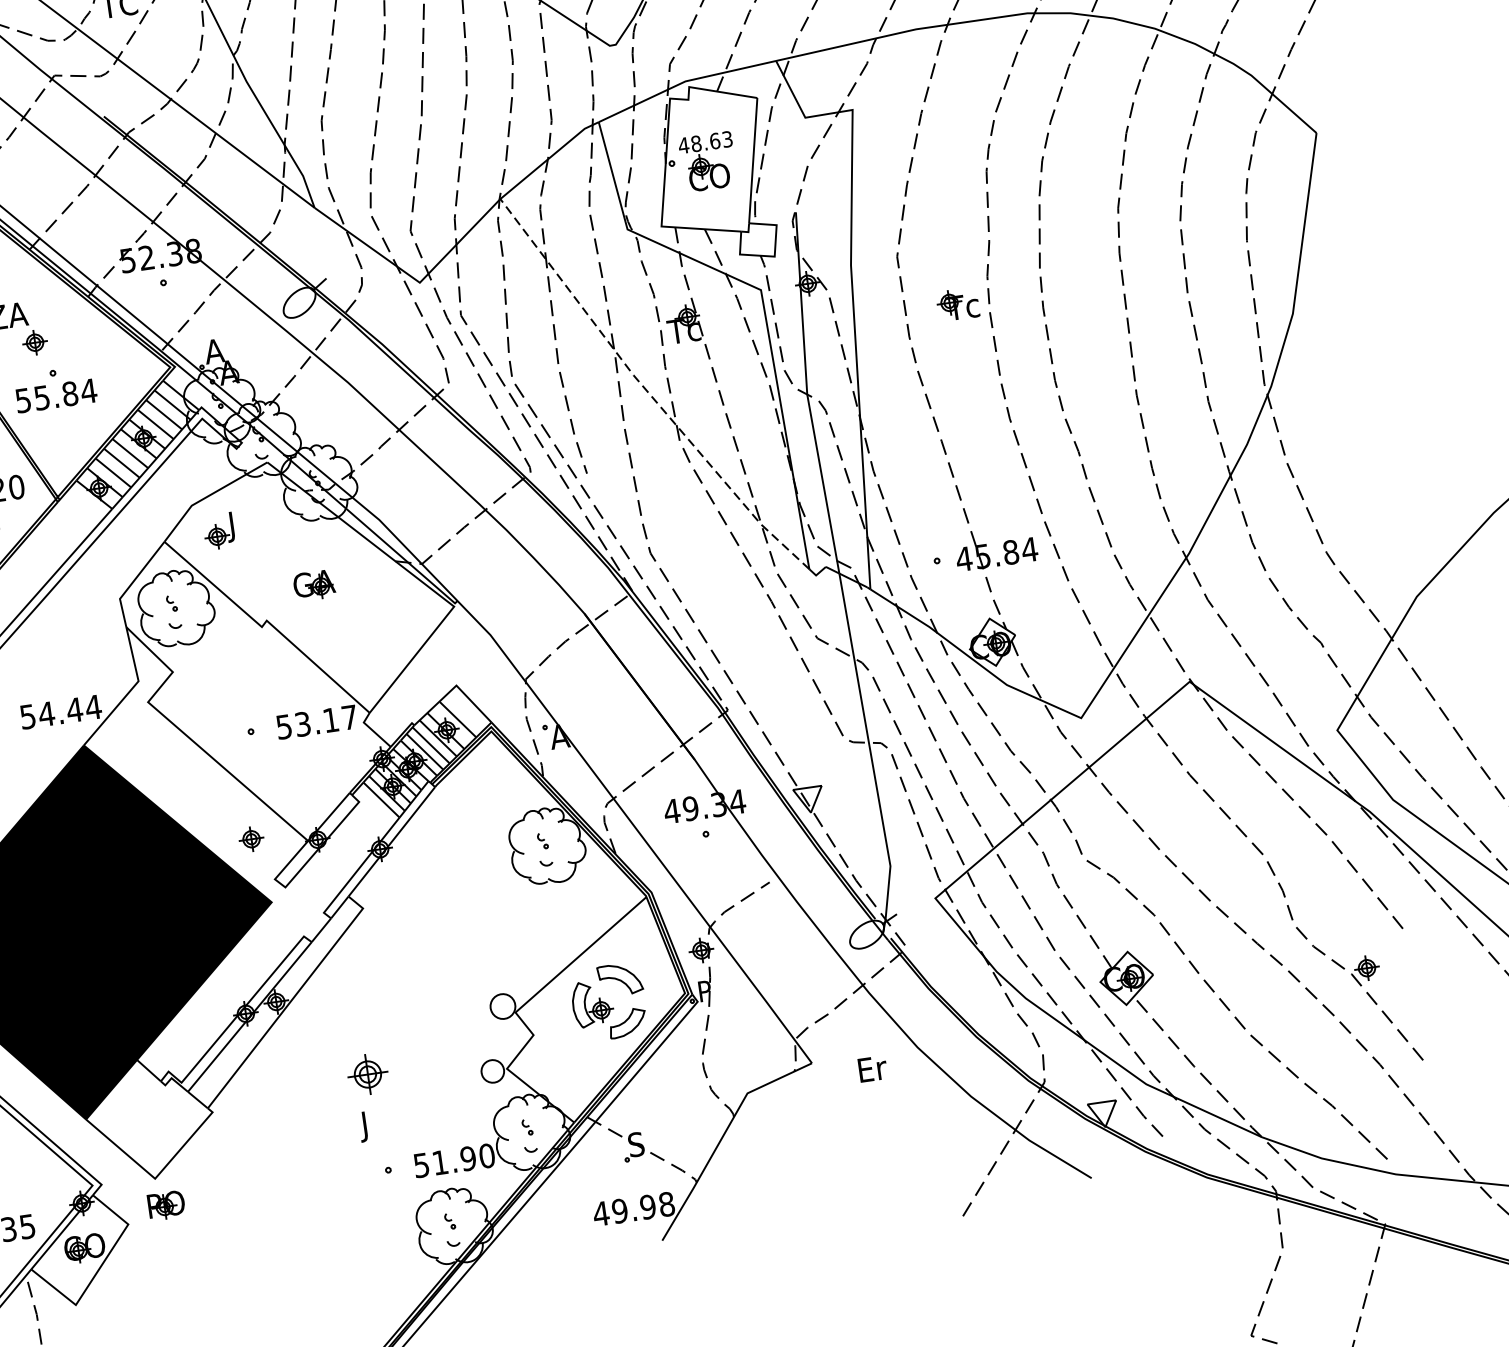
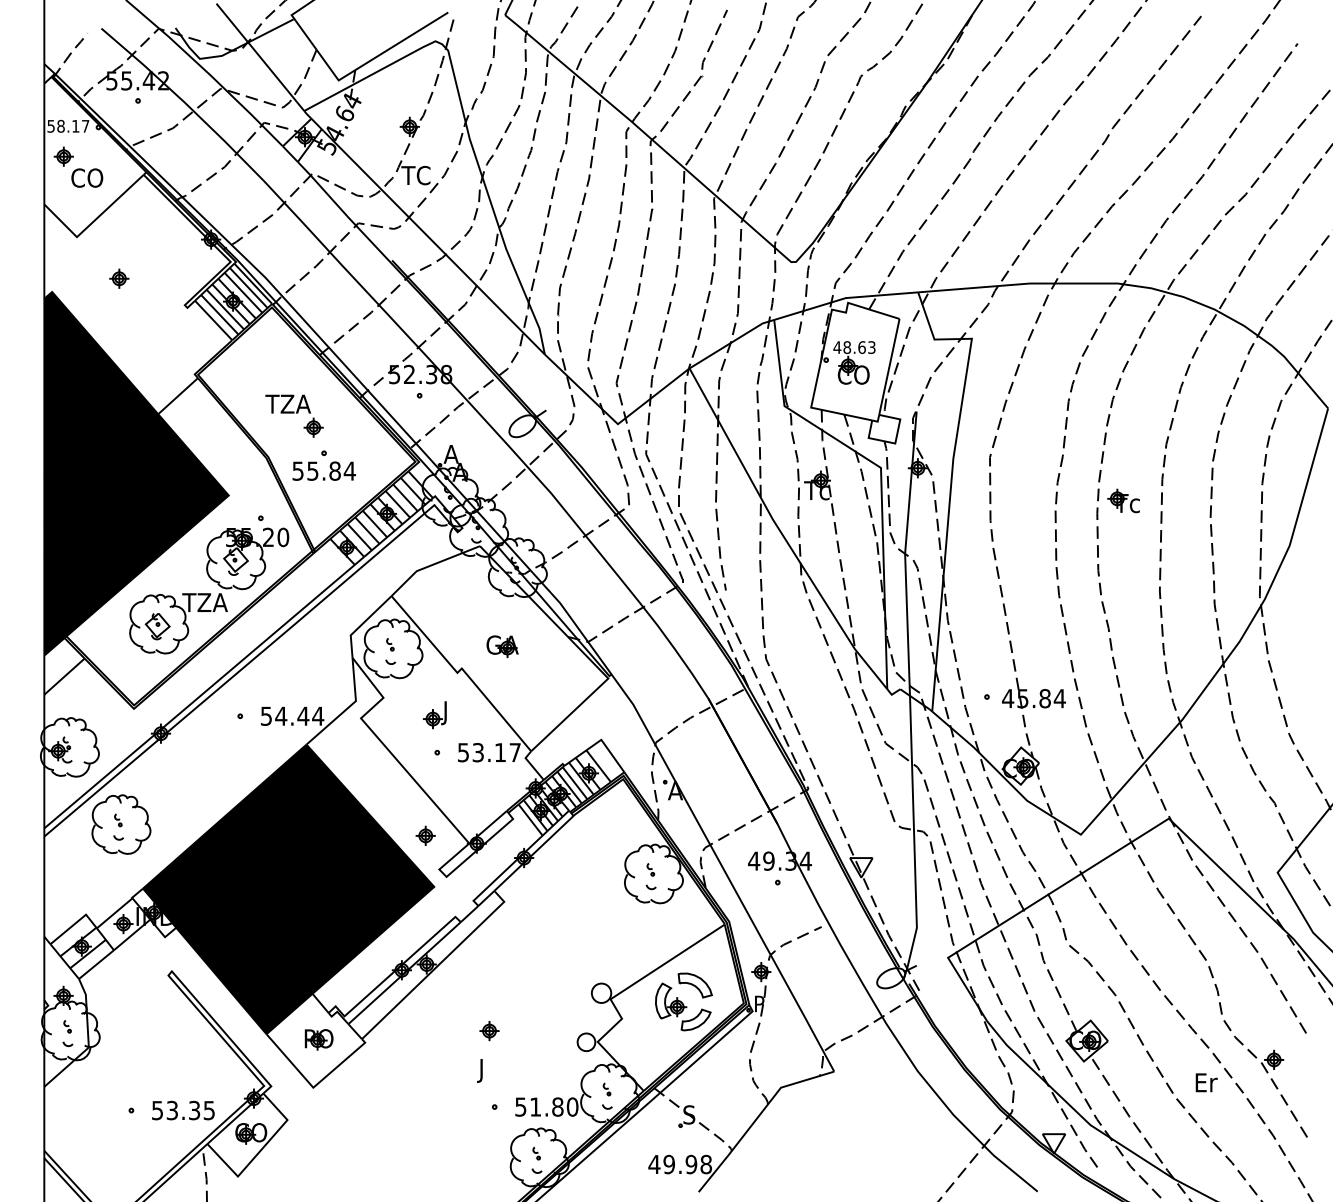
part: (957, 303) -> (1123, 500), moved
line: (646, 391) -> (781, 533), dashed -> solid
part: (218, 531) -> (434, 715), moved
text: (872, 1068) -> (1206, 1082), moved
part: (368, 1075) -> (489, 1031), size x0.62
text: (467, 1157) -> (557, 1106), 51.90 -> 51.80
part: (165, 1205) -> (318, 1039), moved

